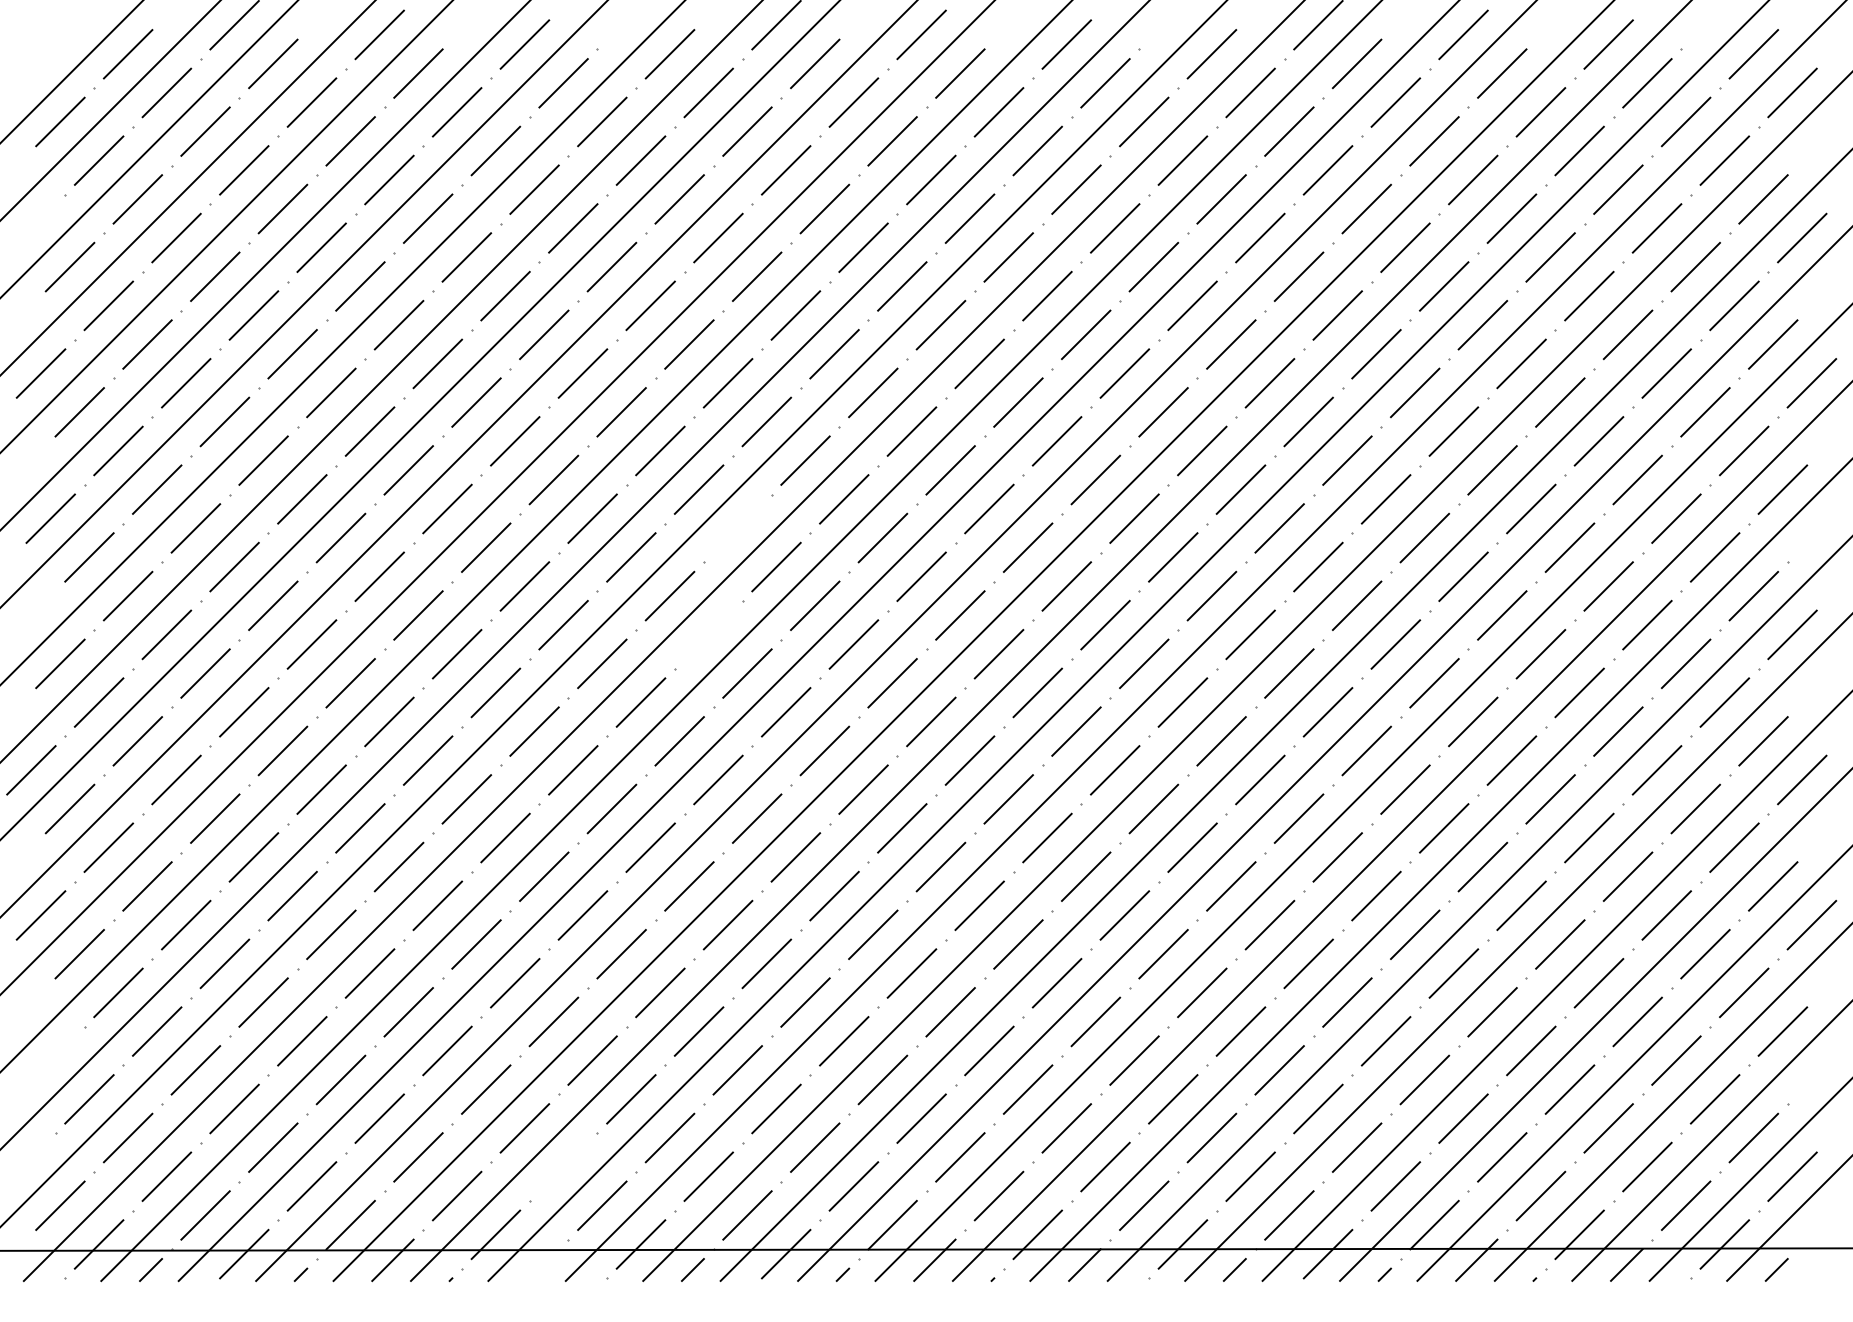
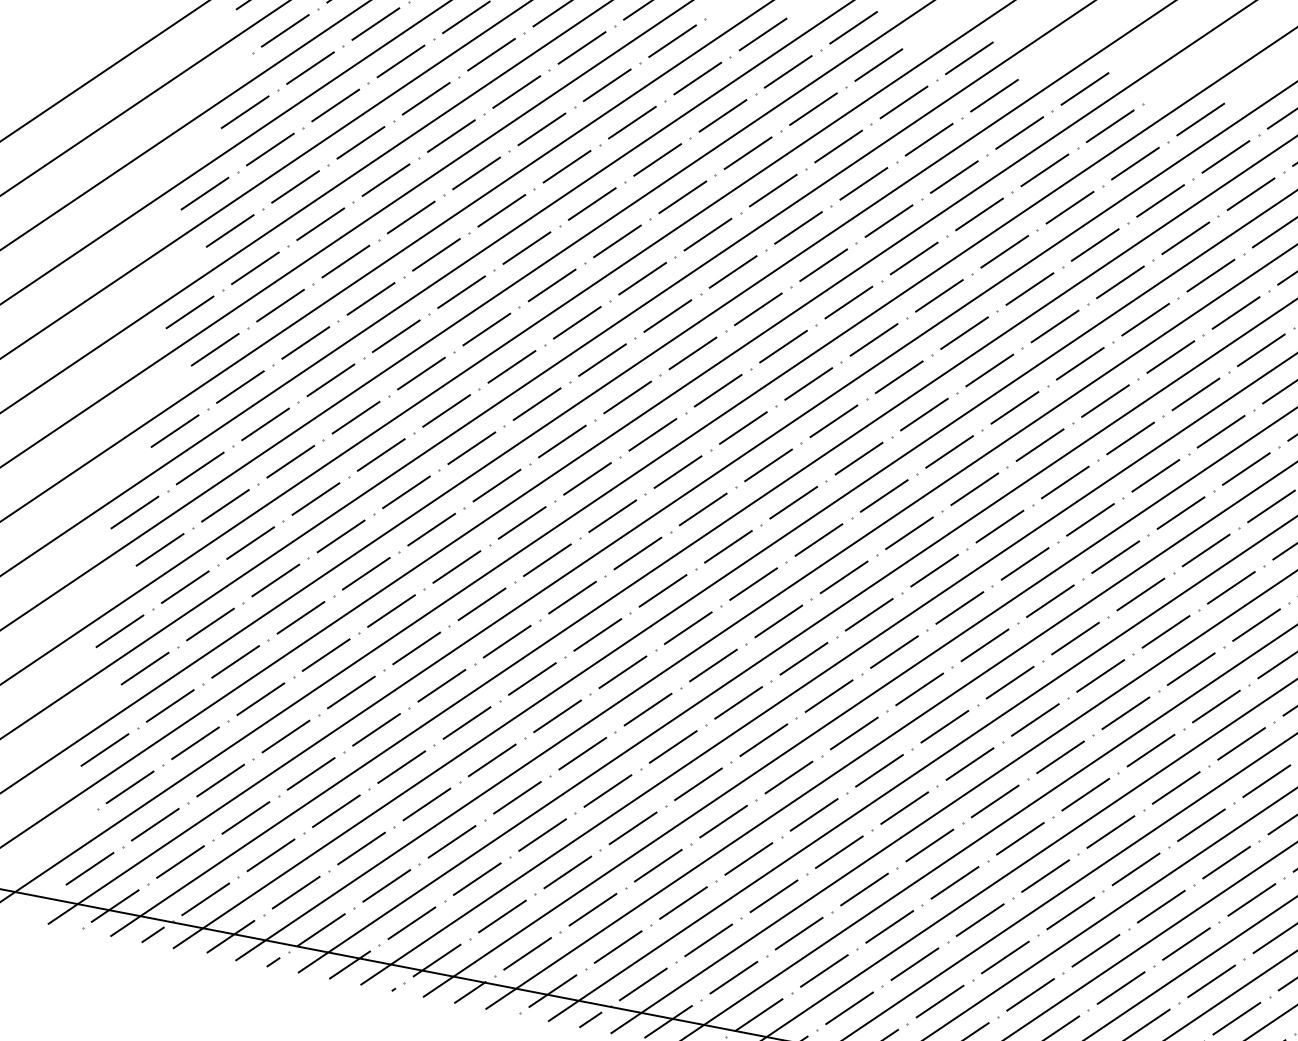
line: (737, 528) -> (743, 428), added
line: (708, 634) -> (703, 509), added
line: (50, 1060) -> (104, 749), added
line: (563, 1166) -> (502, 916), added
line: (542, 1264) -> (470, 991), added

